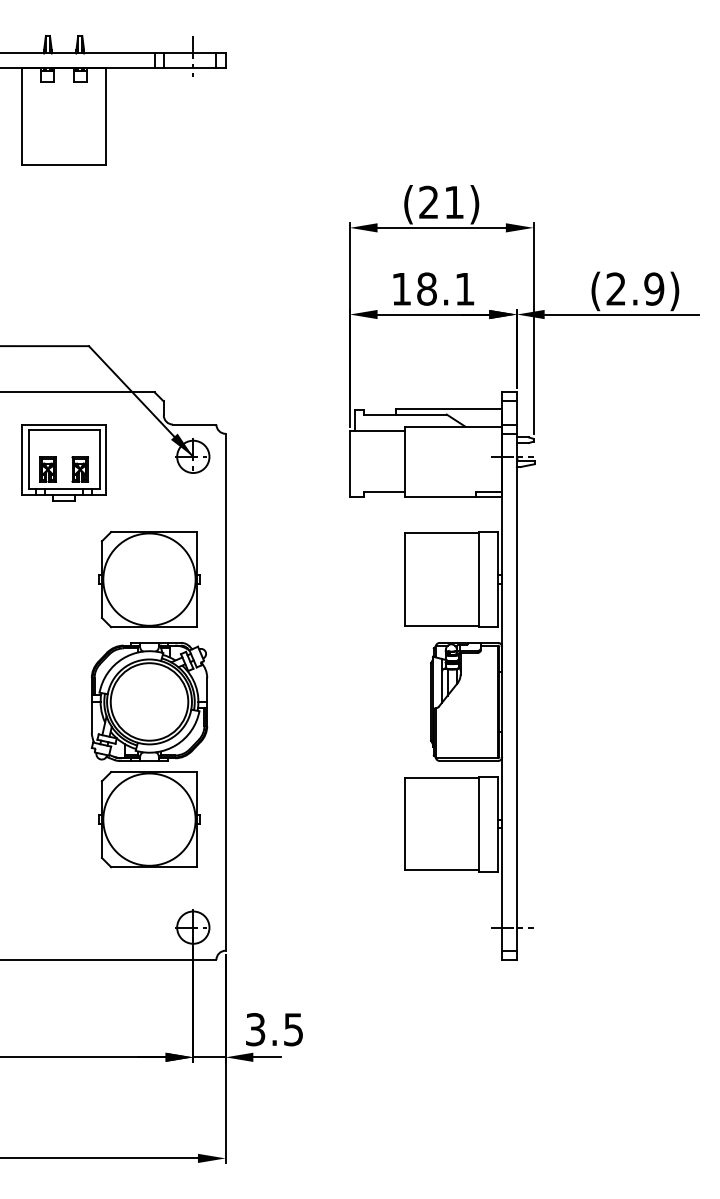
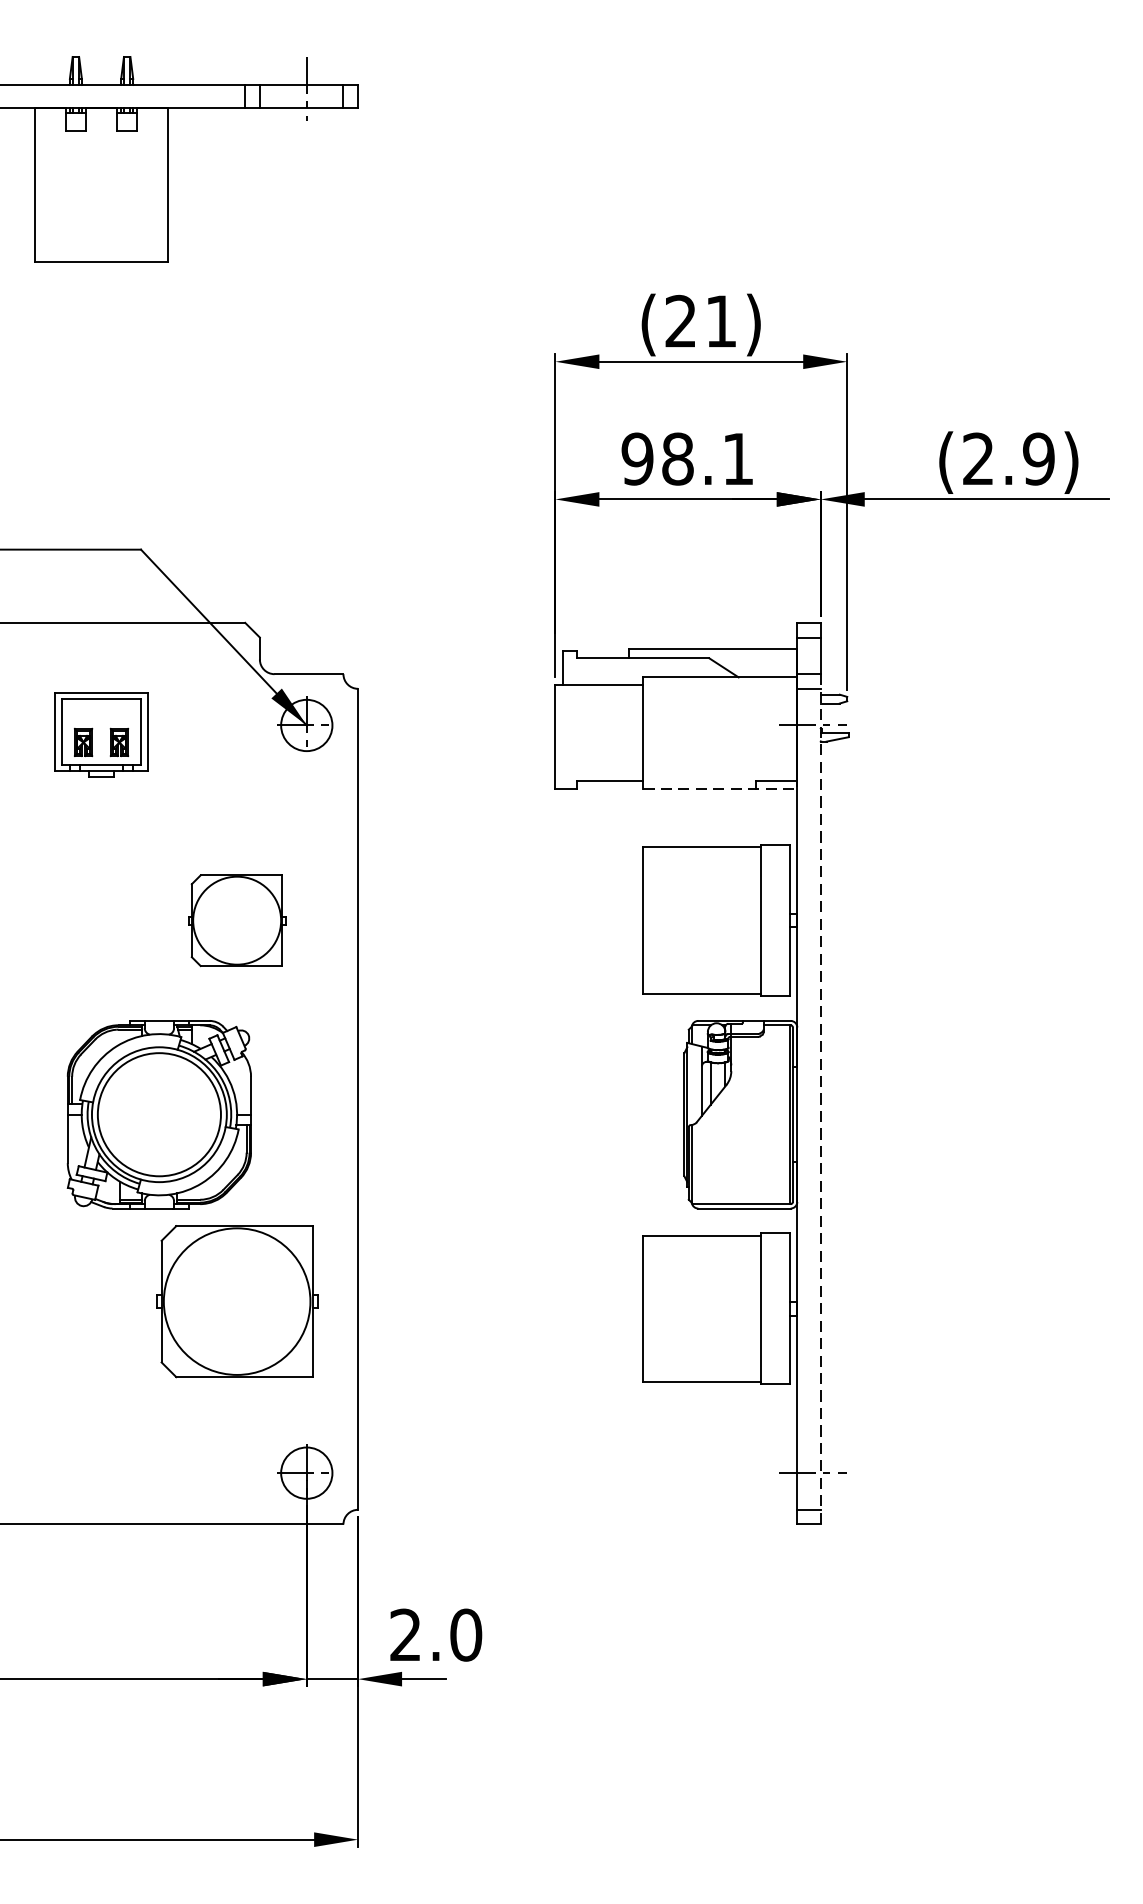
text: (401, 288) -> (637, 458), 18.1 -> 98.1
part: (63, 462) -> (100, 734), size x0.7
line: (454, 496) -> (721, 788), solid -> dashed
part: (149, 579) -> (237, 920), size x0.6
line: (516, 692) -> (820, 1099), solid -> dashed
part: (149, 701) -> (159, 1113), moved
text: (274, 1029) -> (435, 1634), 3.5 -> 2.0

